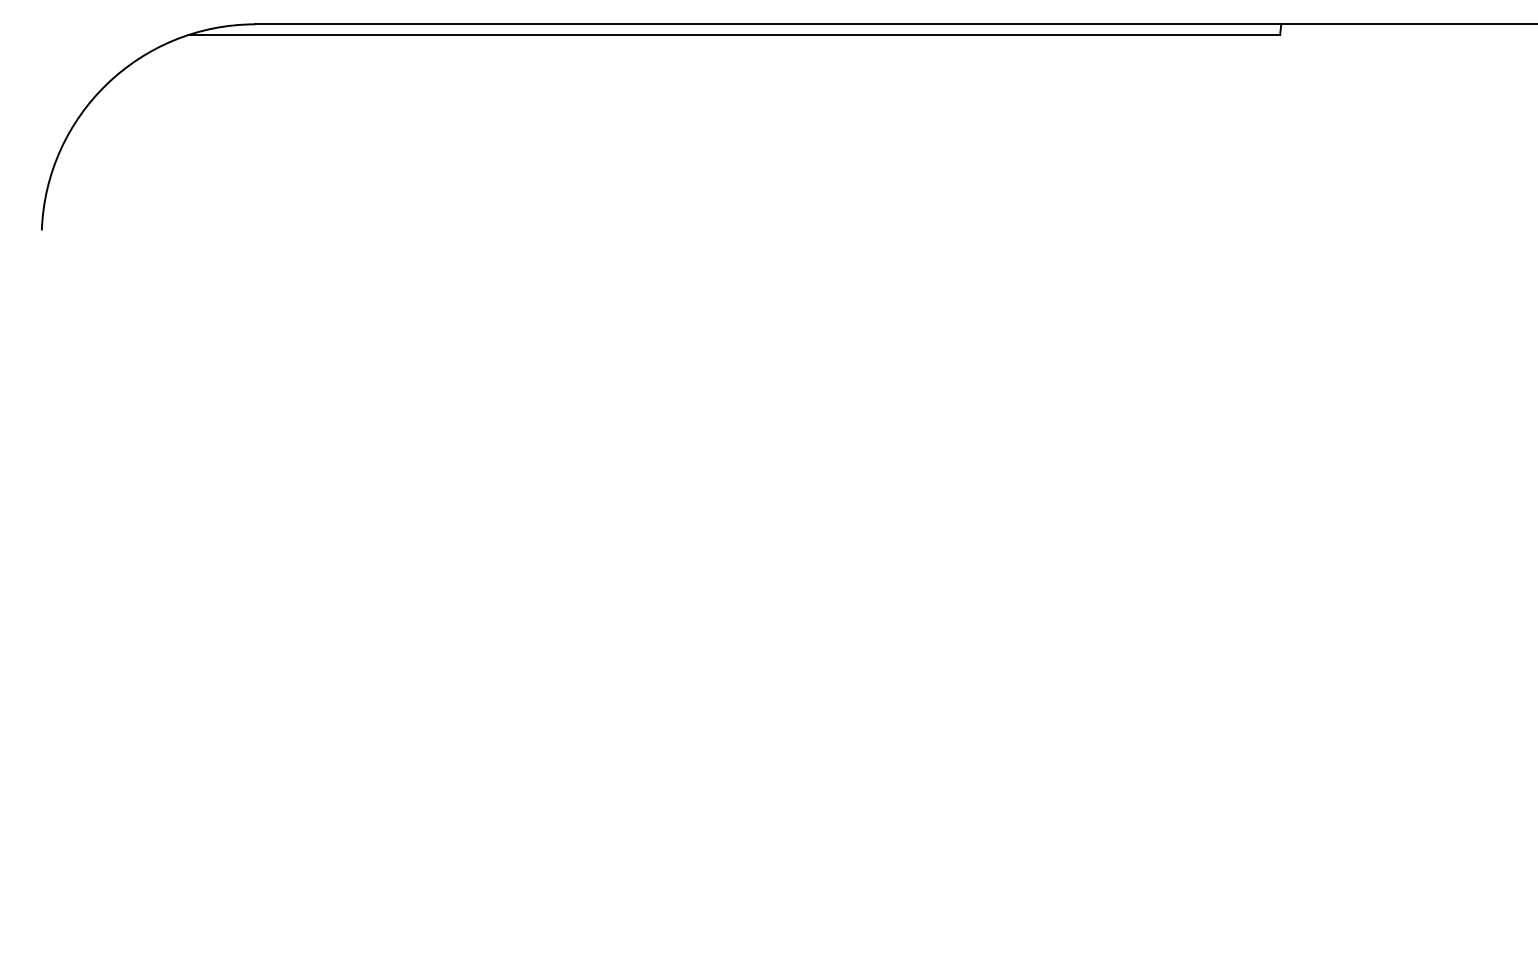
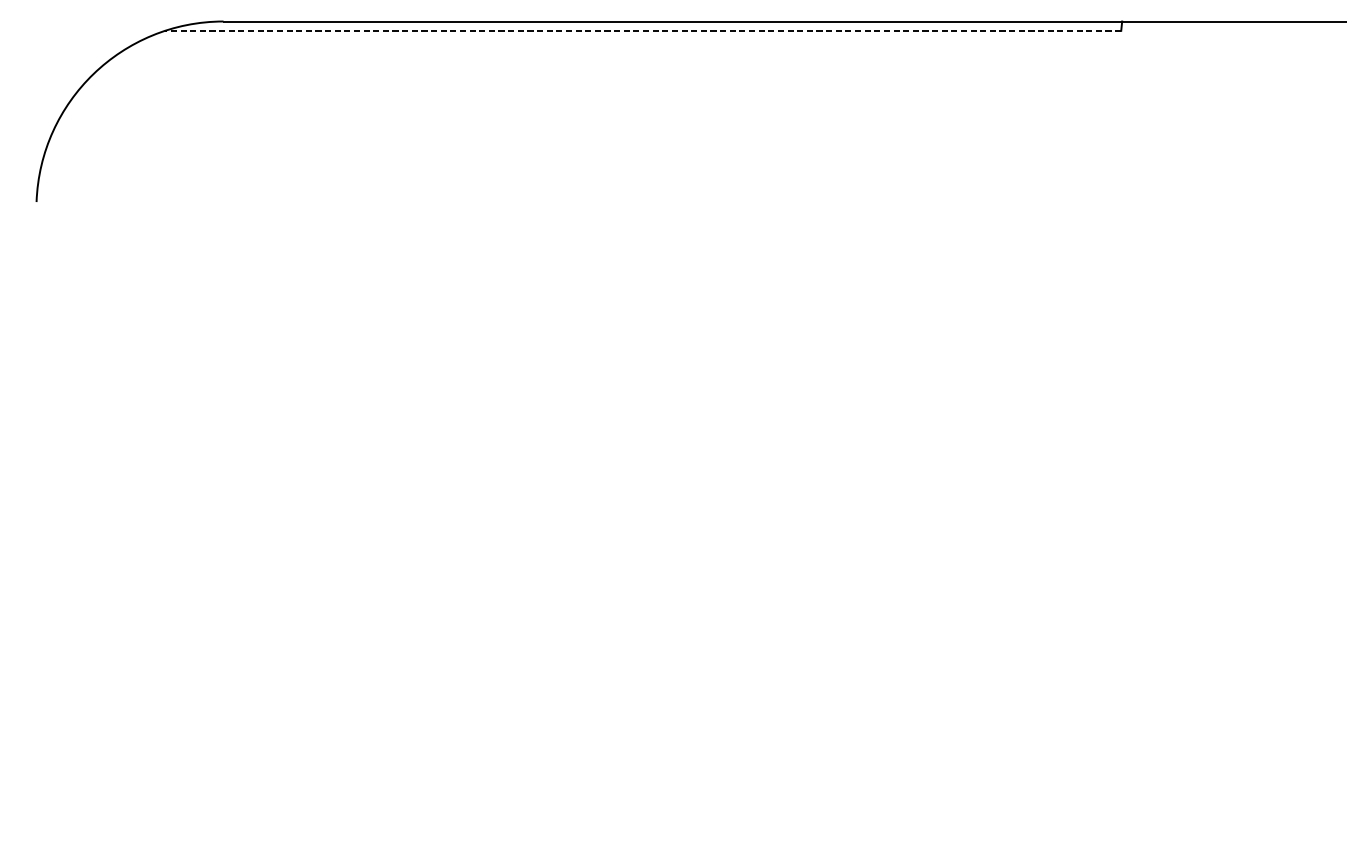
line: (734, 35) -> (643, 31), solid -> dashed

